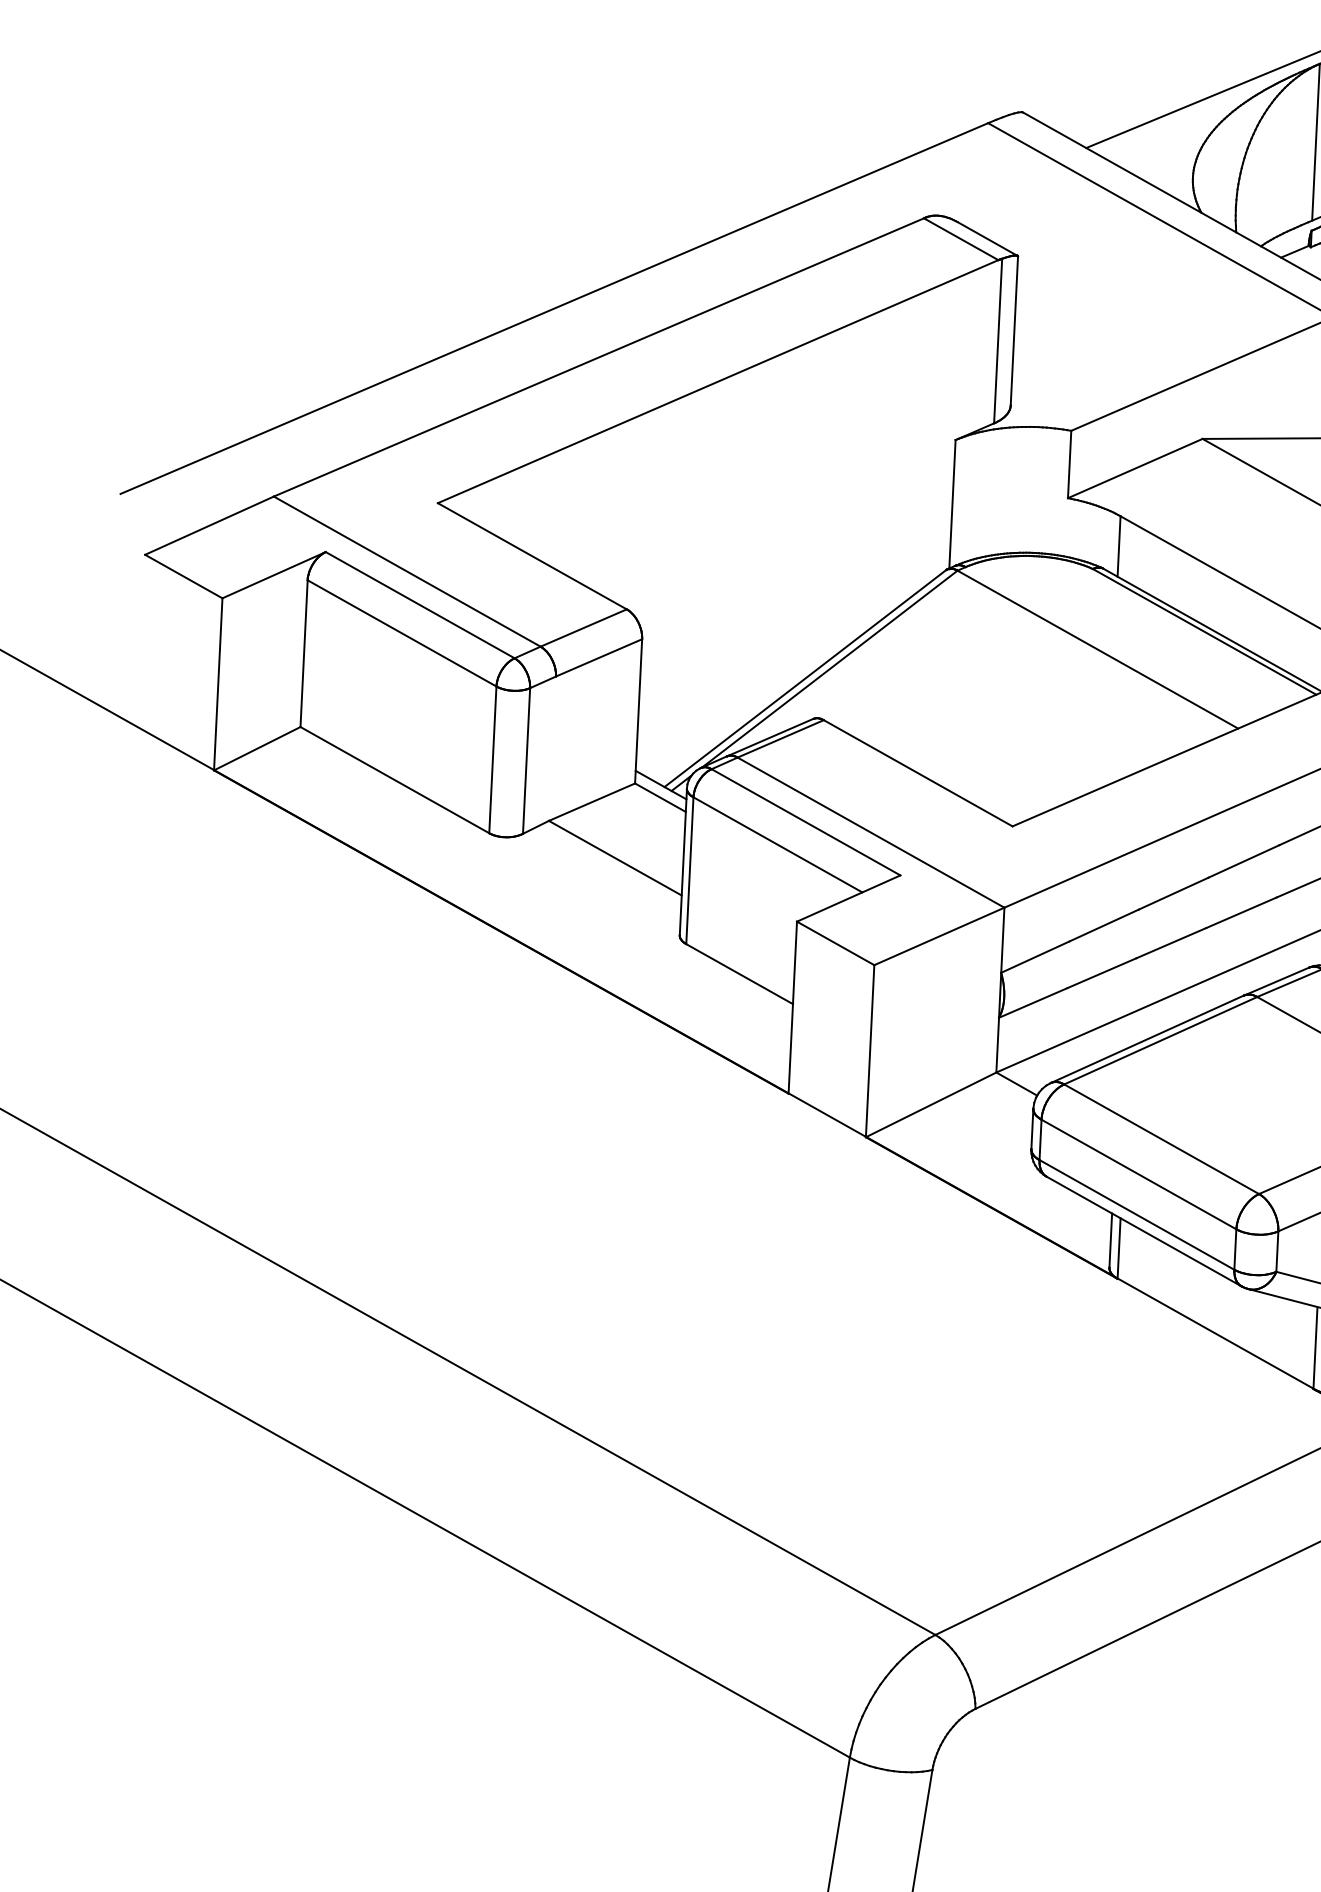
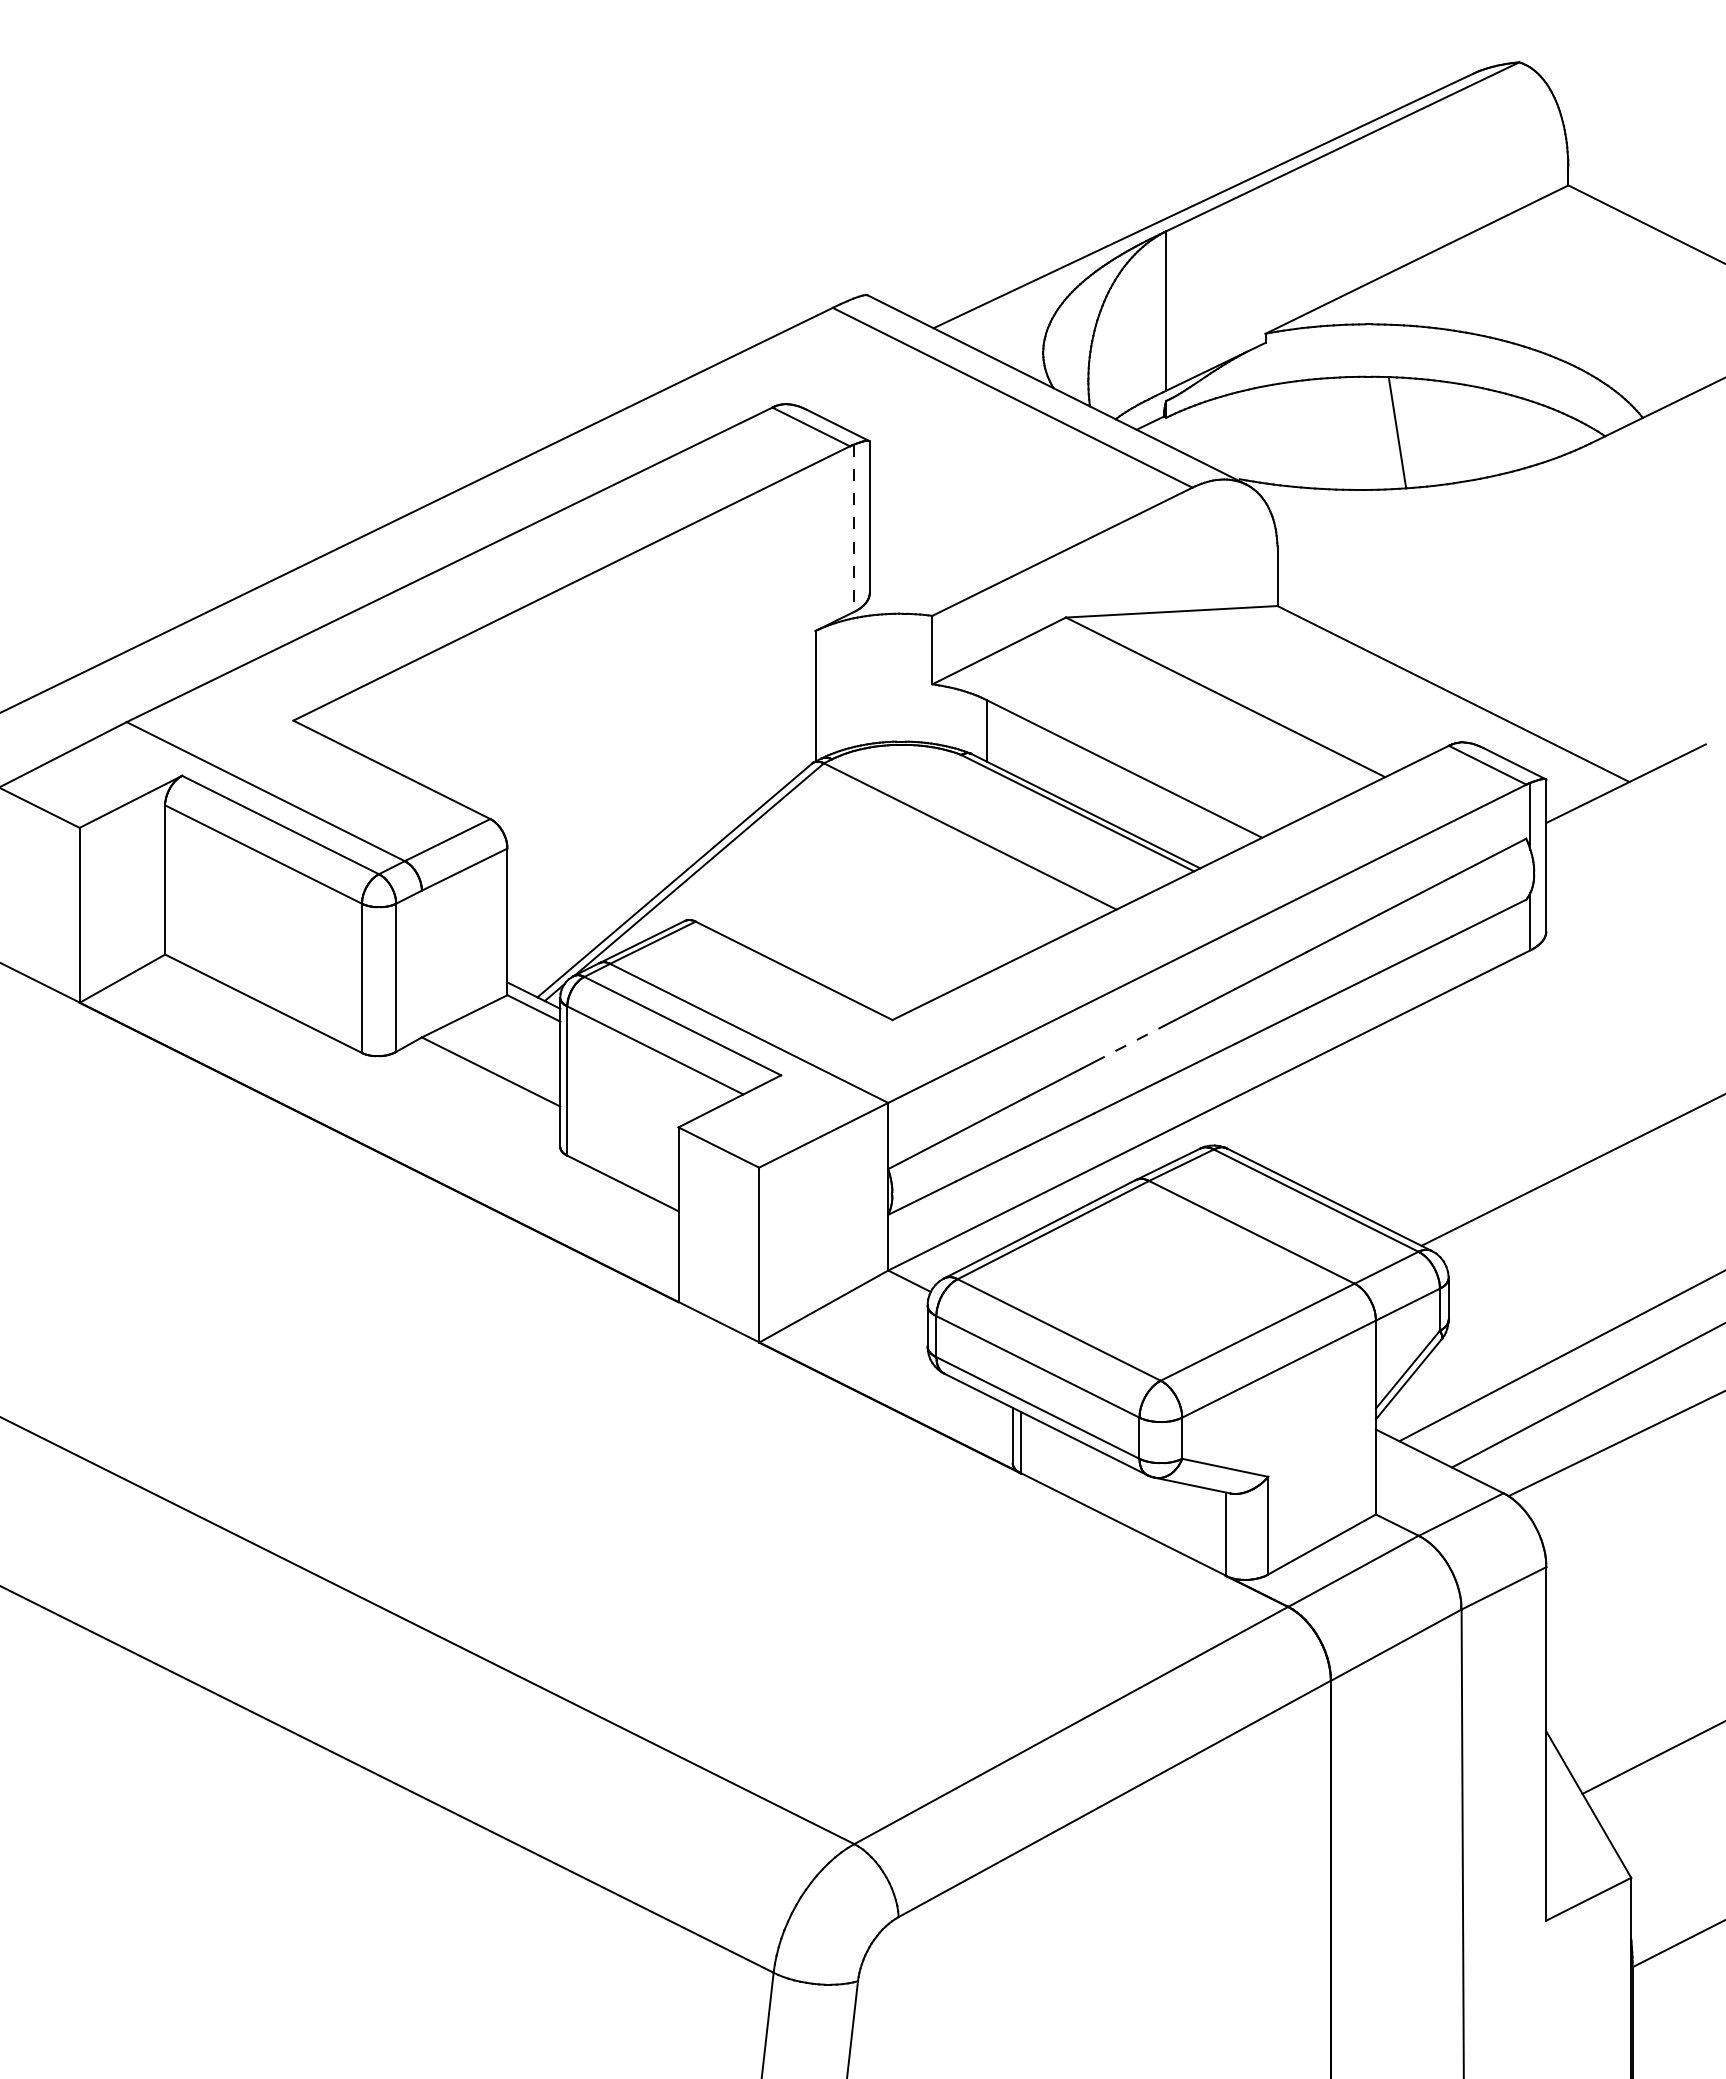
line: (997, 341) -> (853, 528), solid -> dashed
line: (1244, 861) -> (1129, 1044), solid -> dashed

